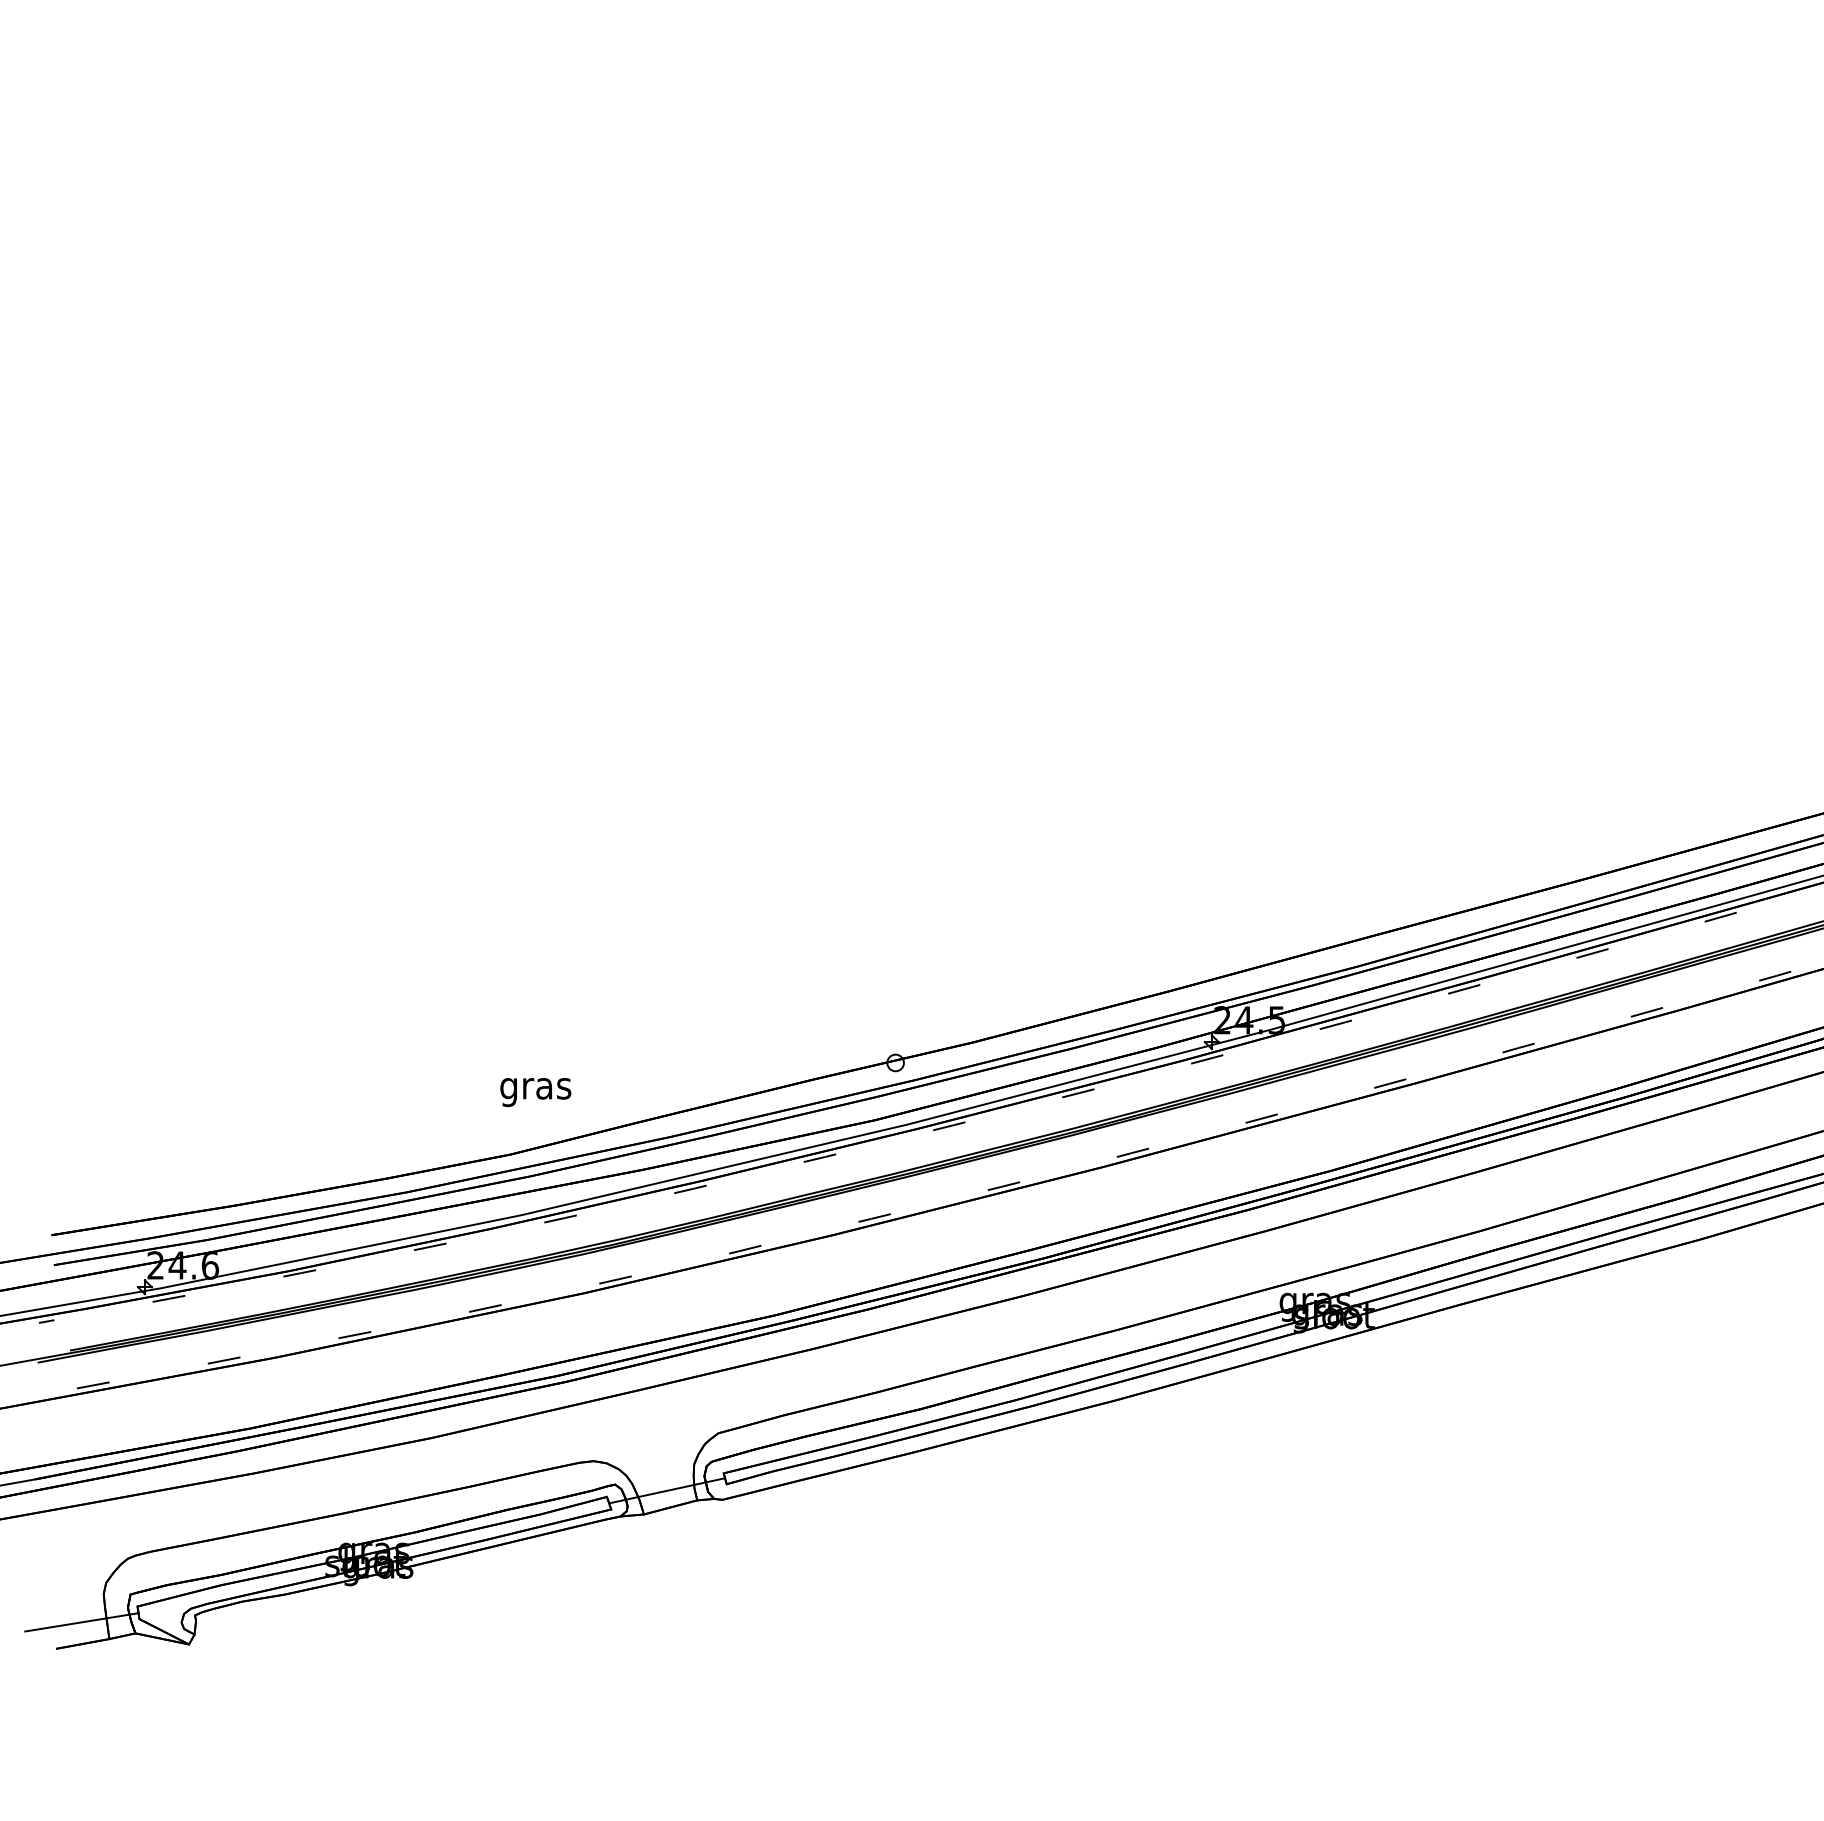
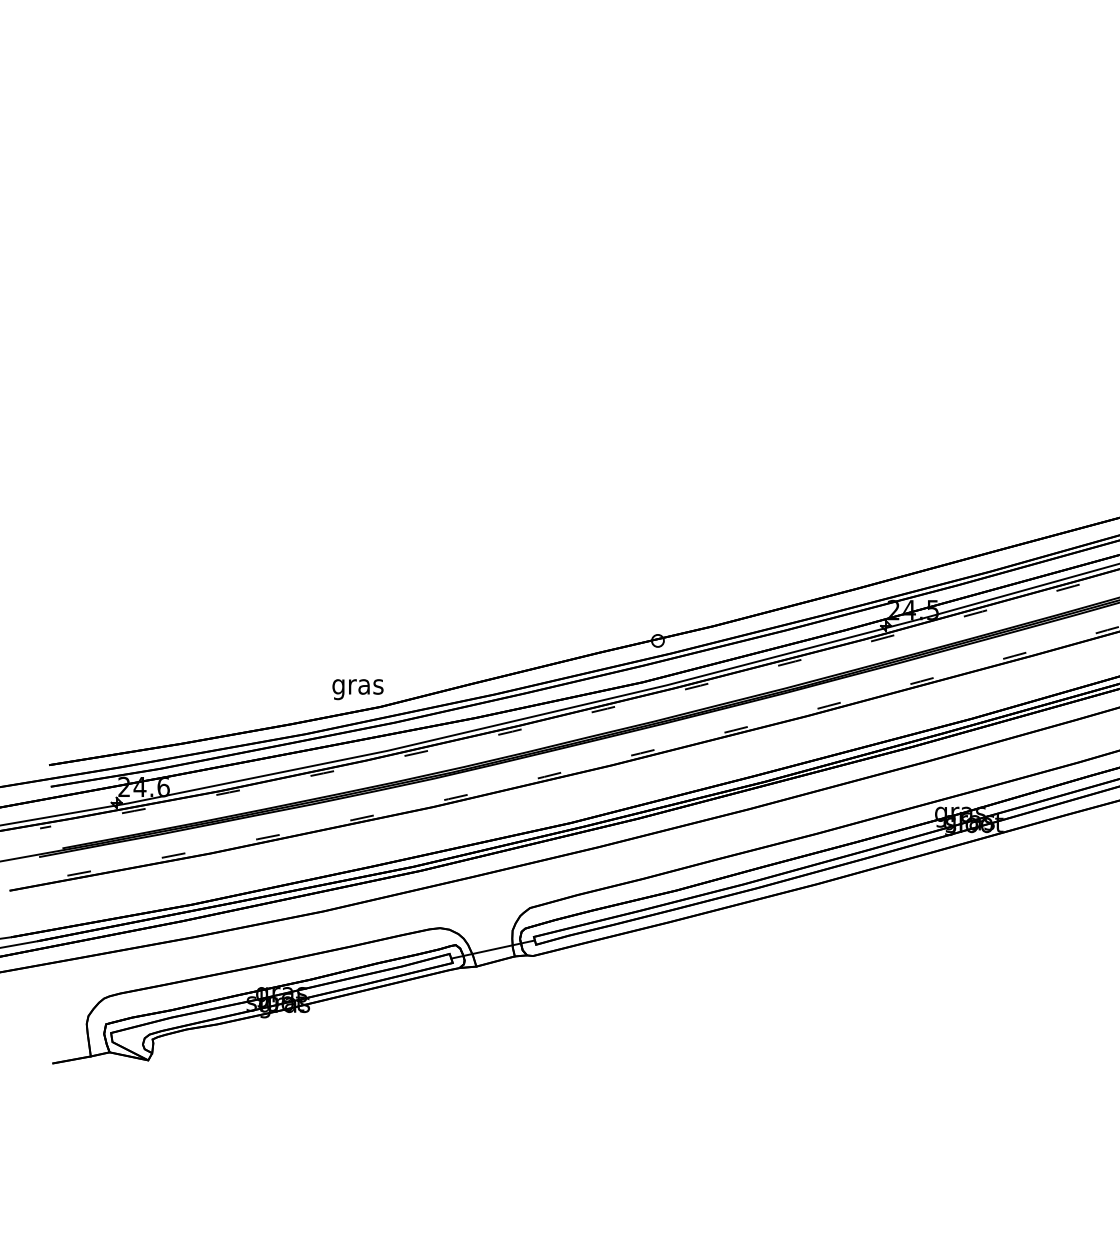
text: (535, 1092) -> (357, 689), moved
line: (81, 1622) -> (70, 1044), removed

